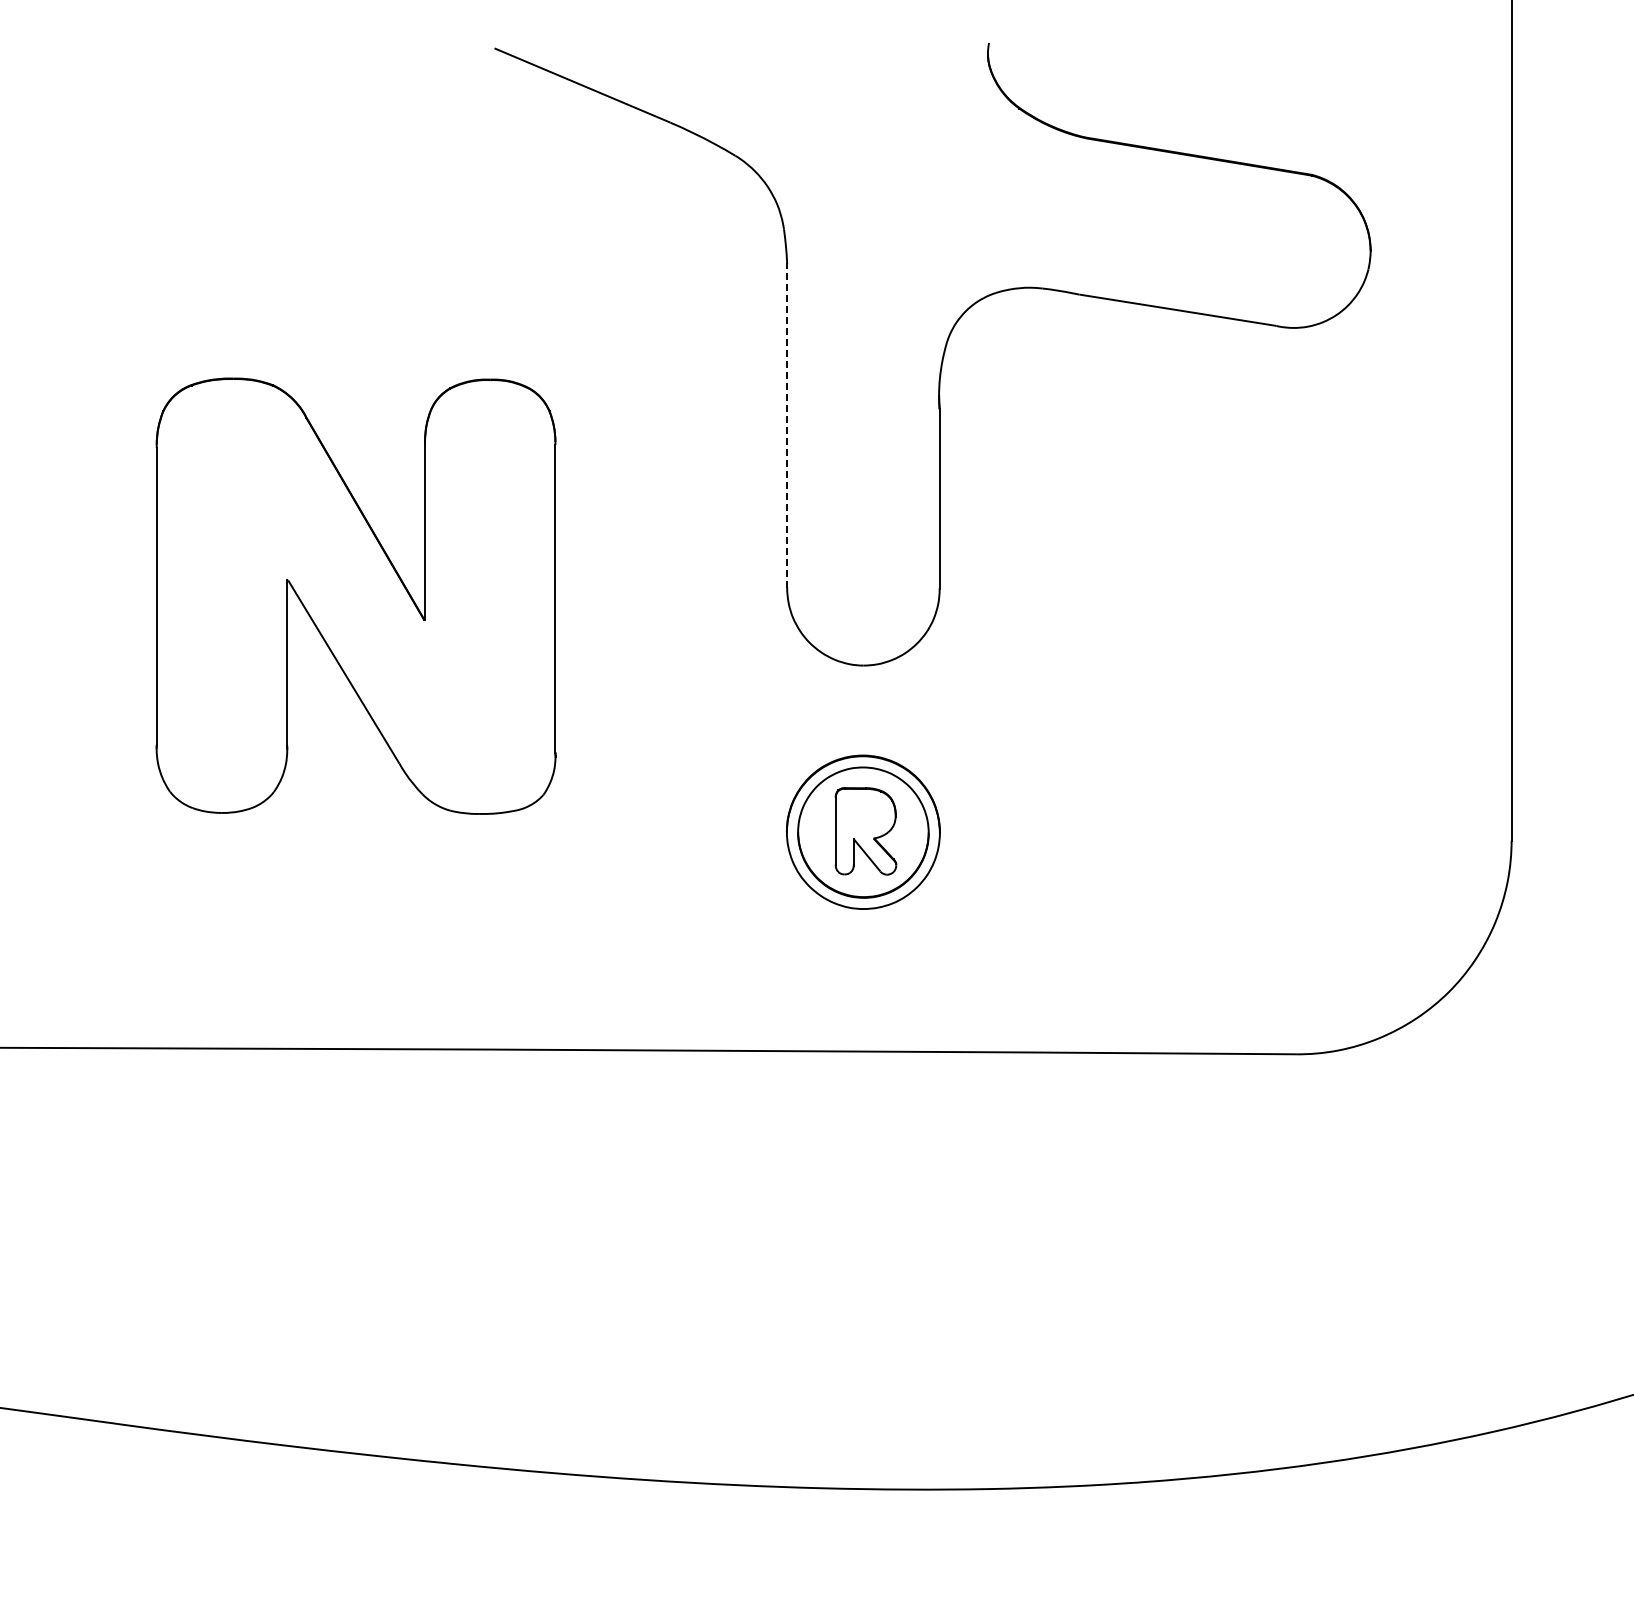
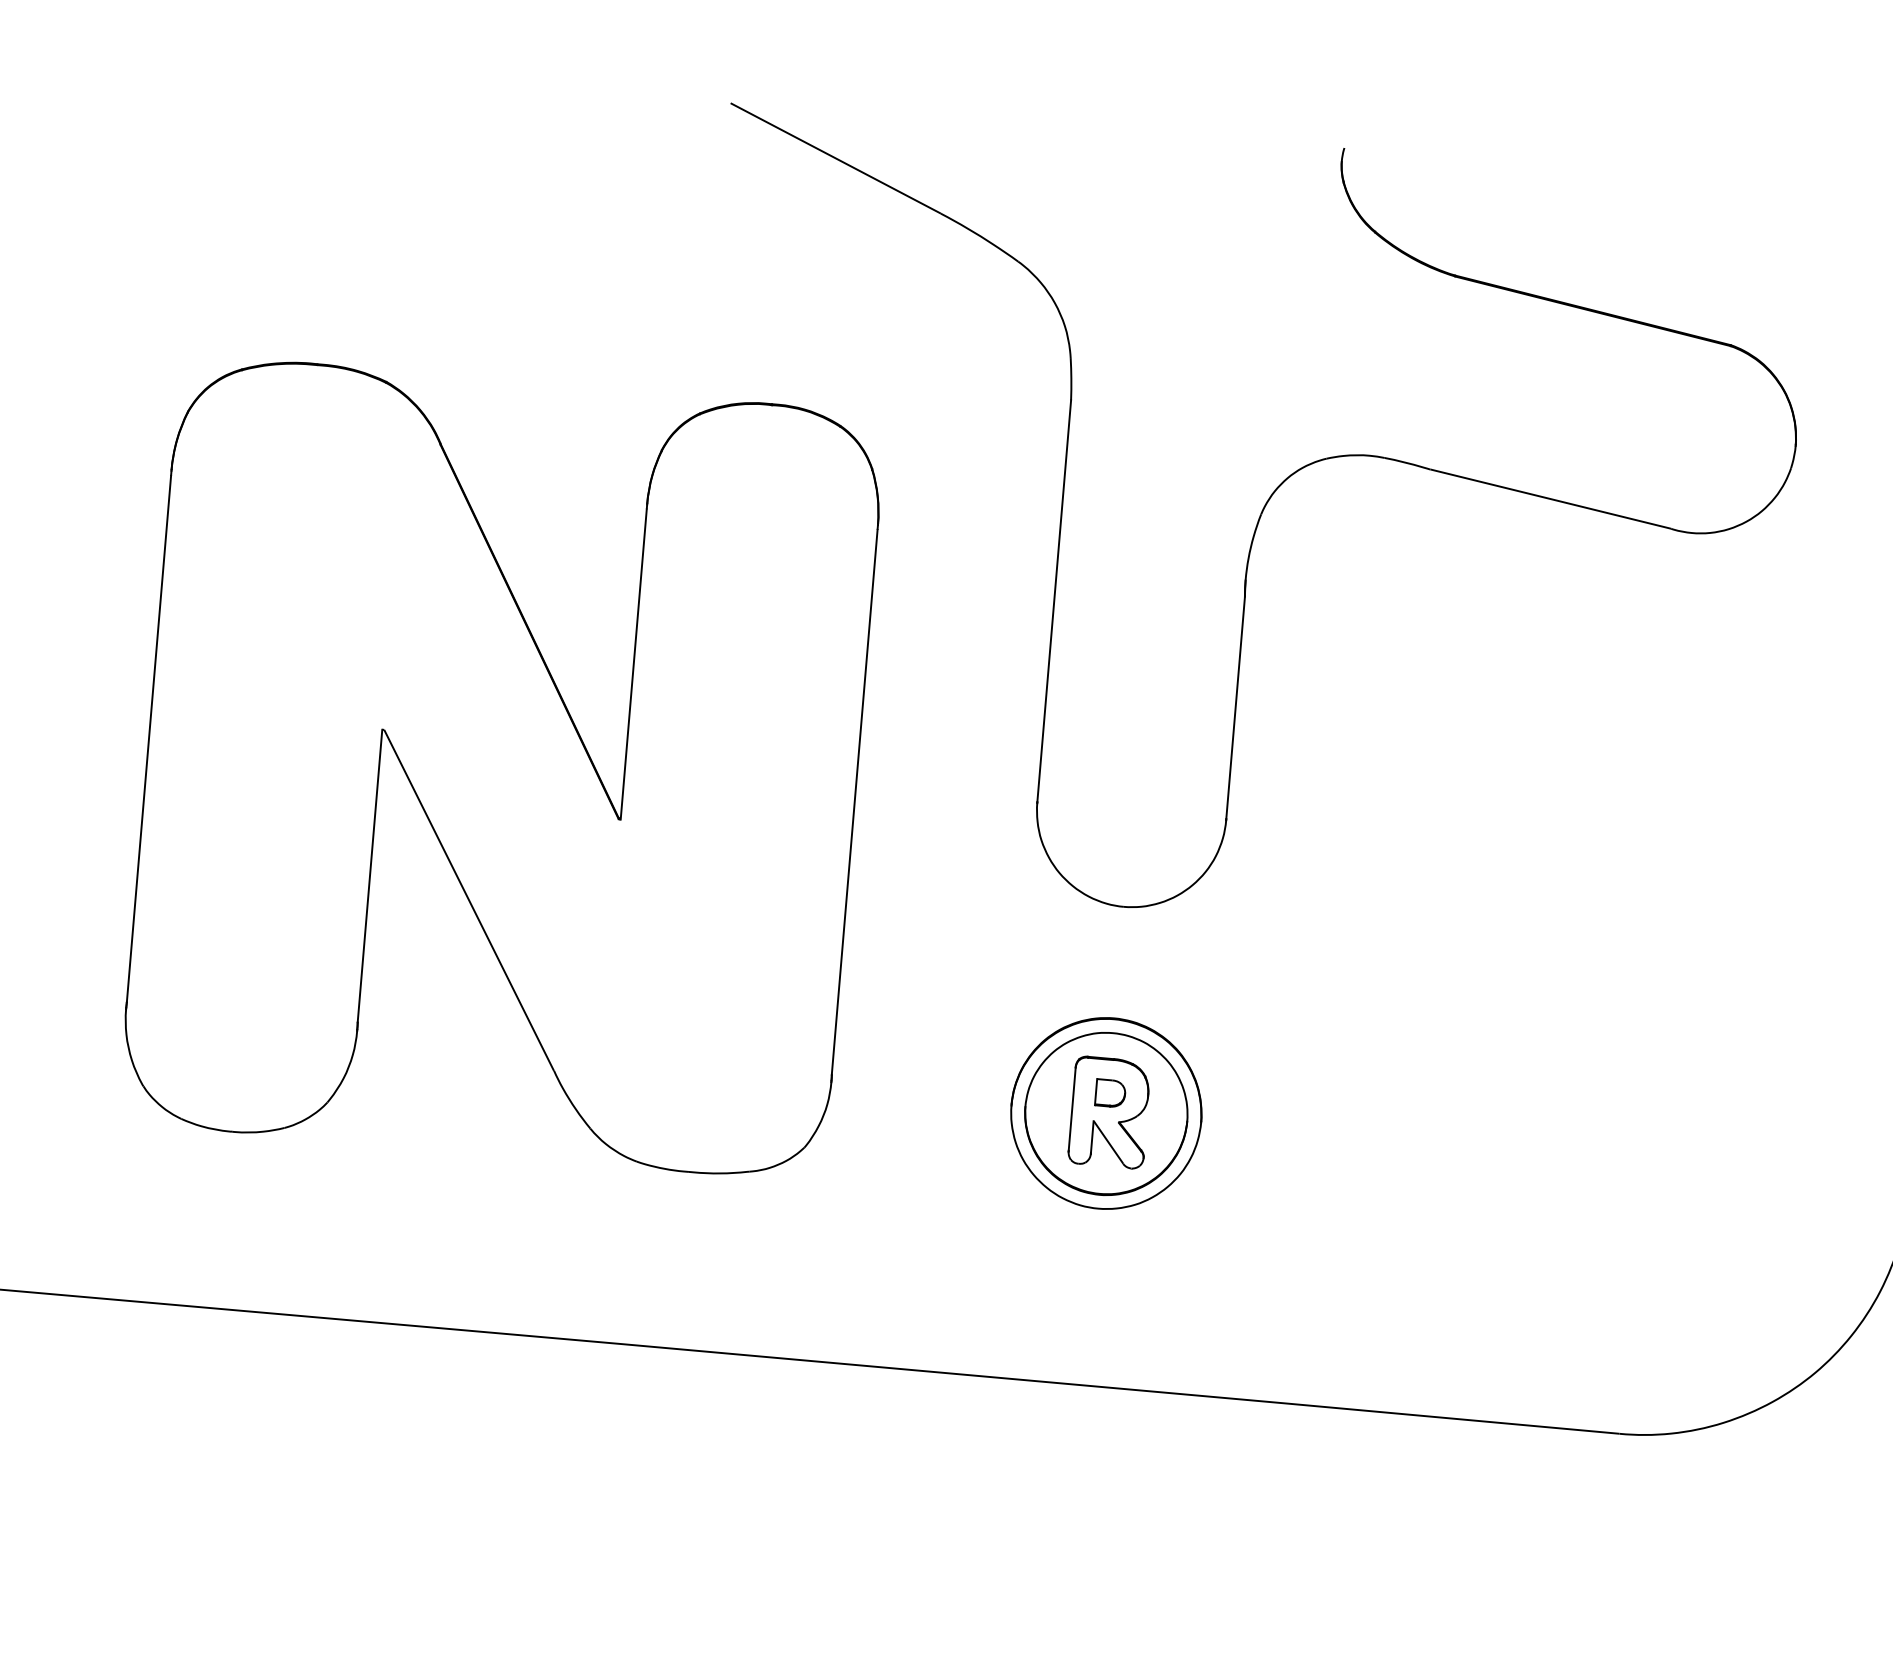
line: (787, 425) -> (1054, 601), dashed -> solid
part: (355, 596) -> (501, 768), size x1.43
part: (865, 815) -> (1110, 1092), added

